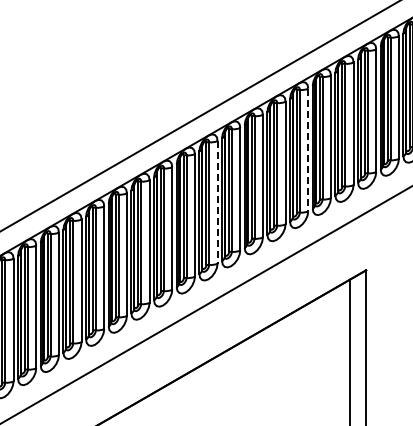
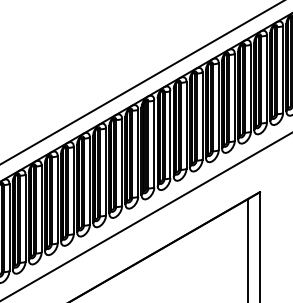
line: (308, 150) -> (218, 107), dashed -> solid
line: (217, 202) -> (154, 144), dashed -> solid

